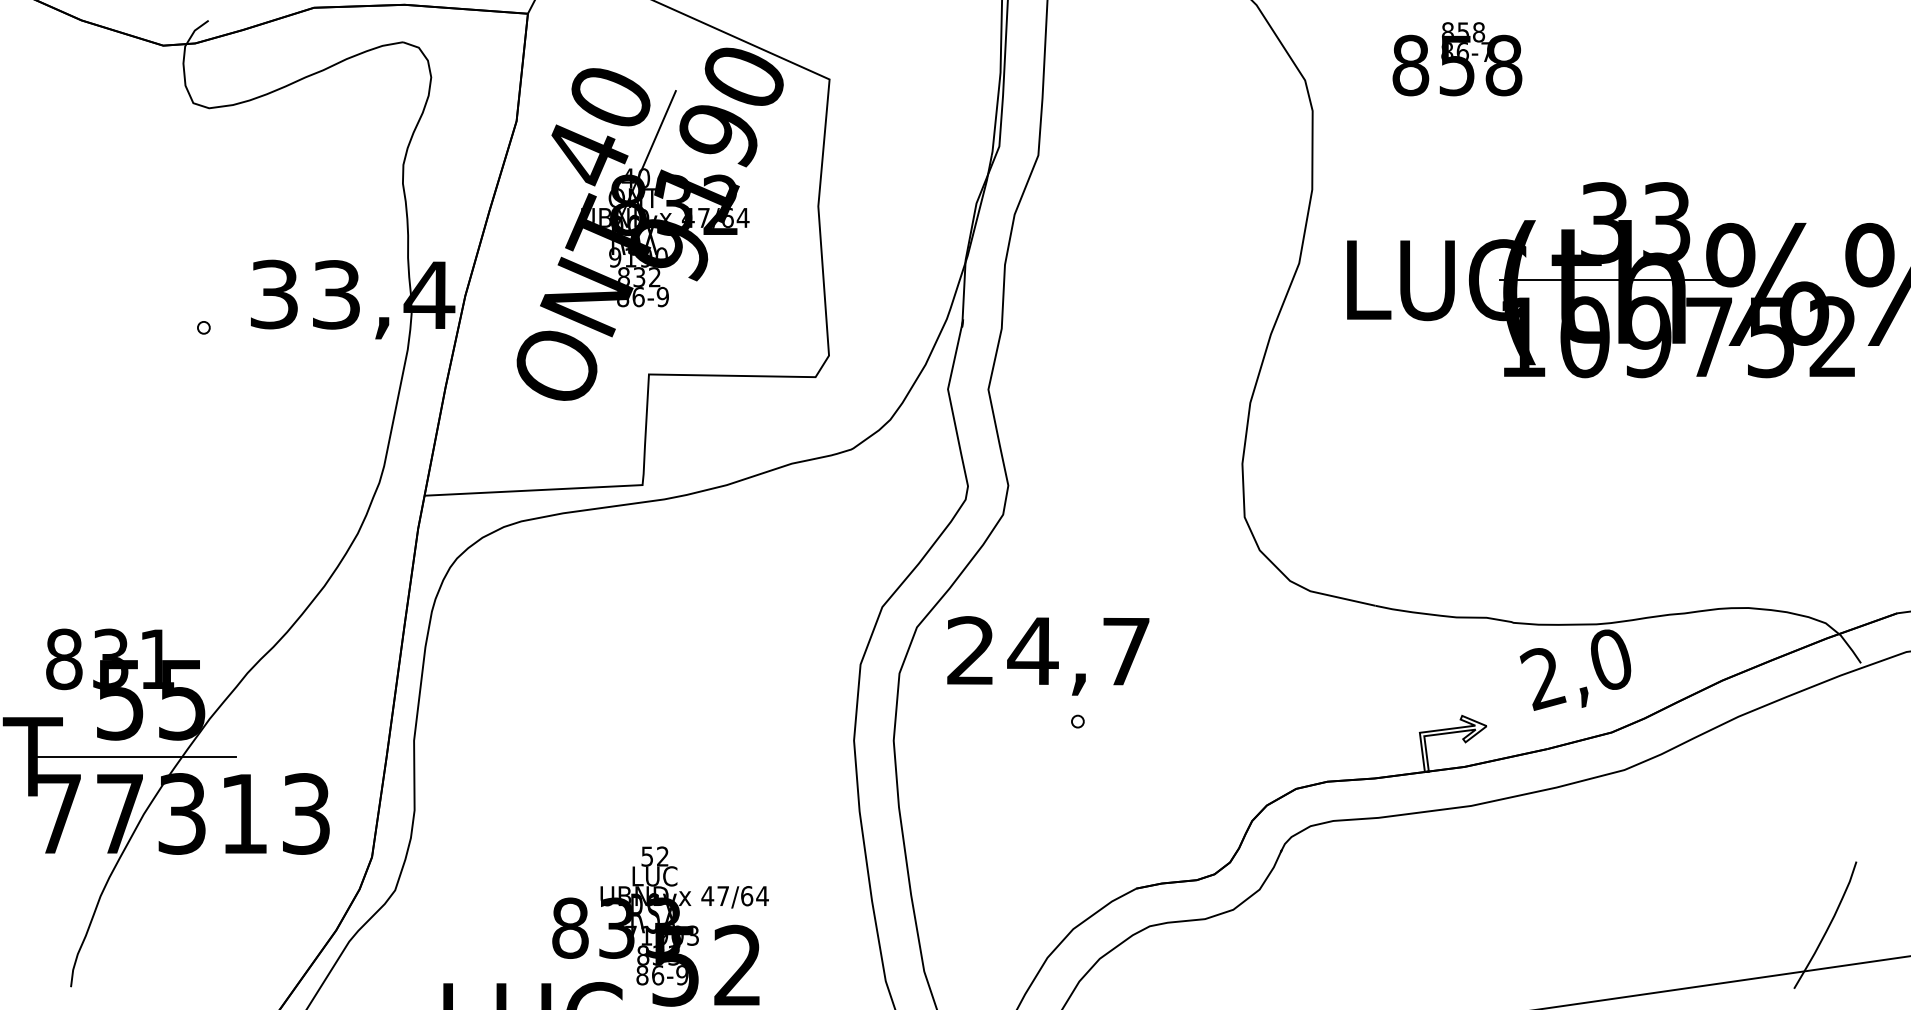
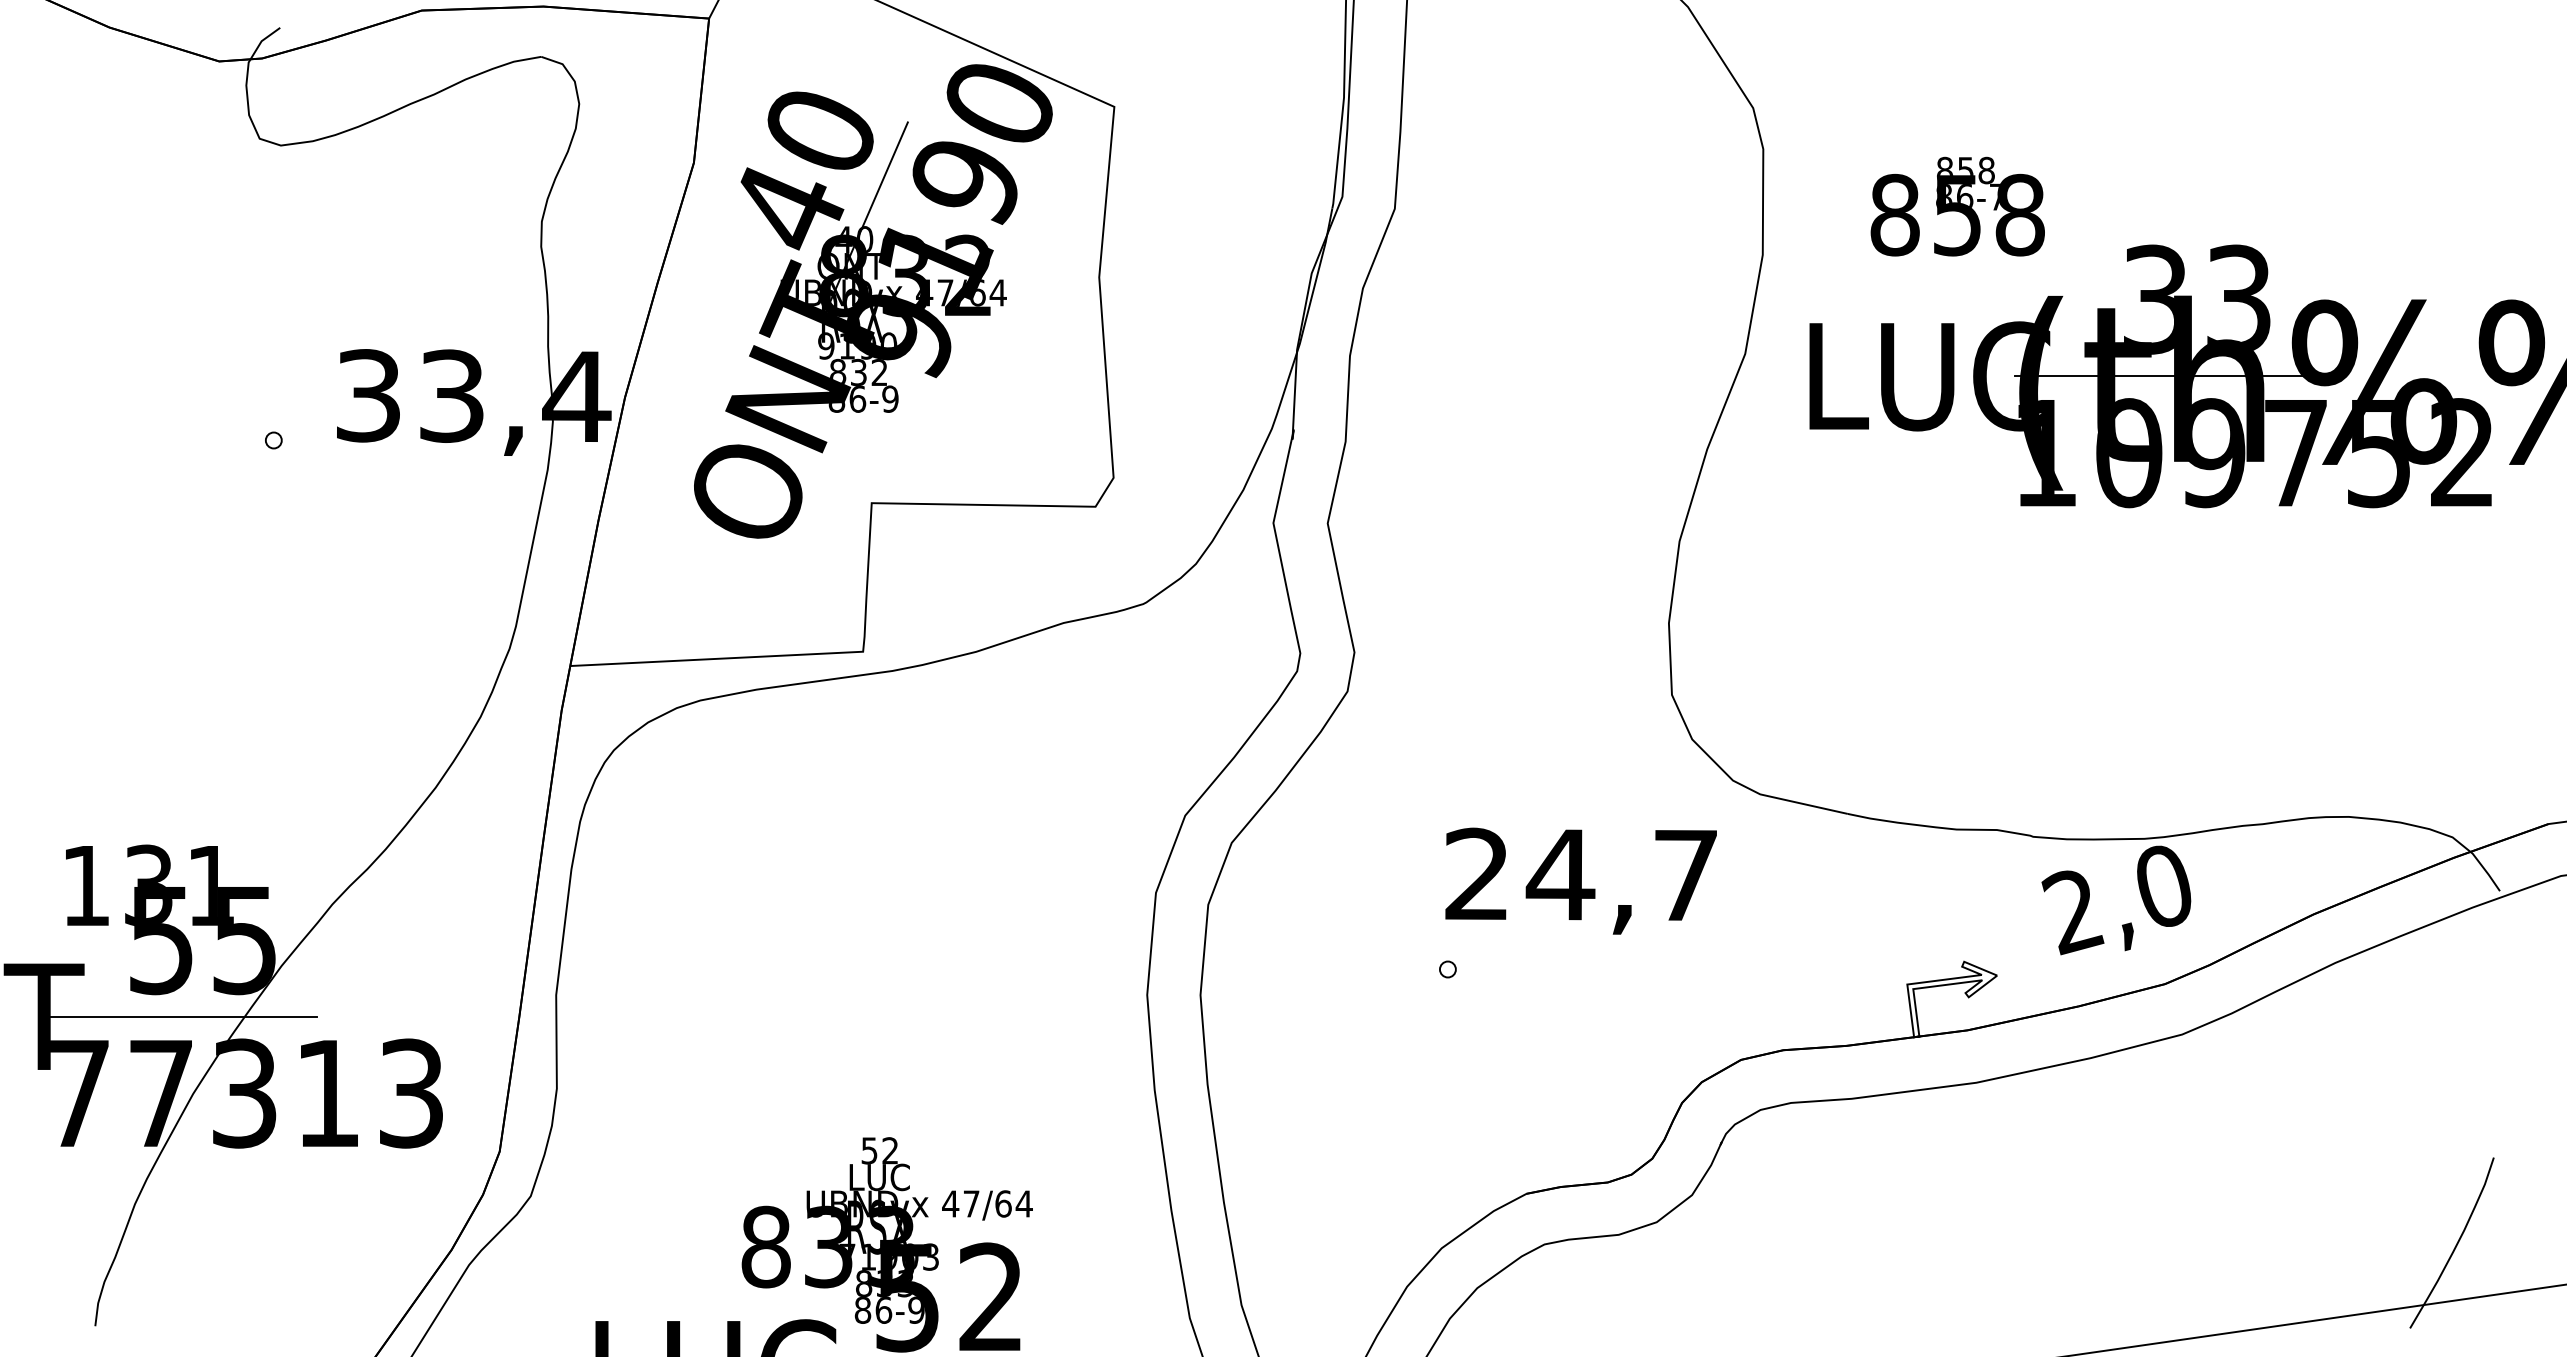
text: (1457, 59) -> (1957, 206), moved
text: (1047, 655) -> (1580, 880), moved
text: (63, 659) -> (85, 885), 831 -> 131

